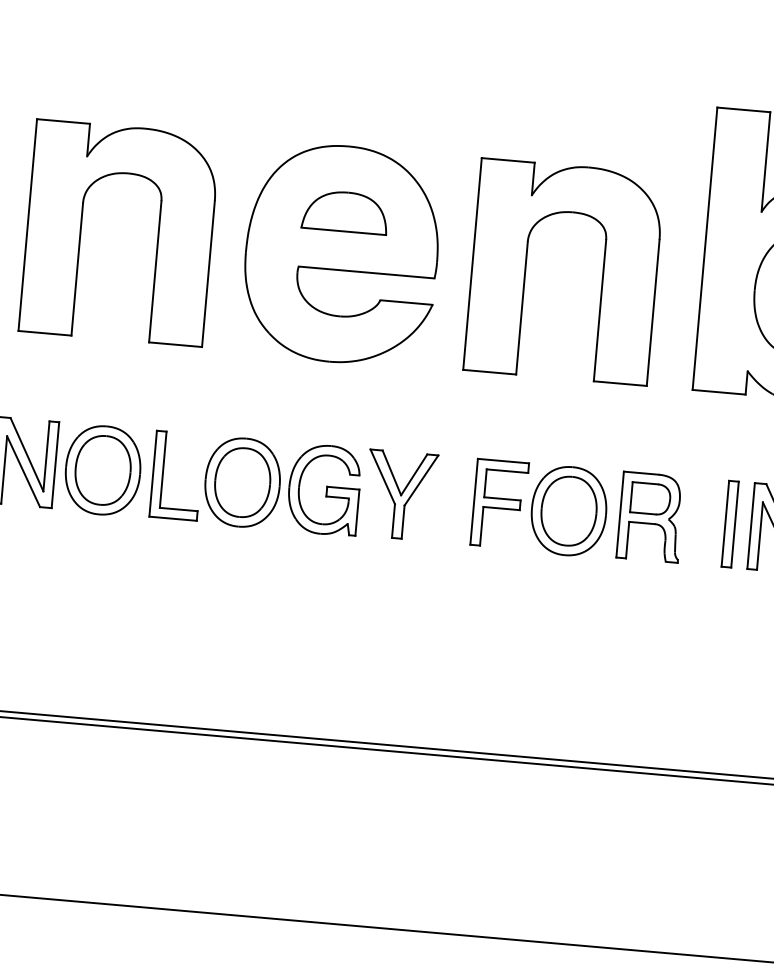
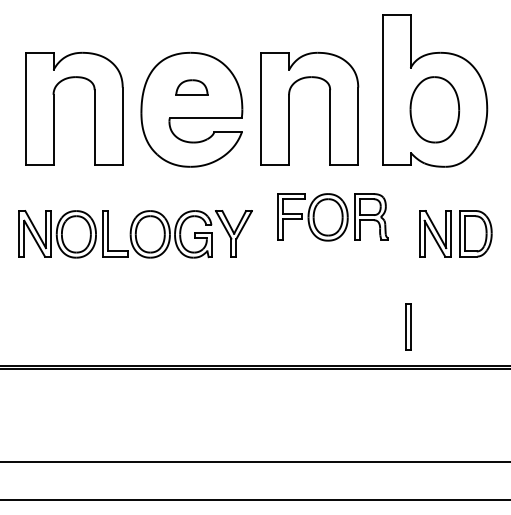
part: (344, 212) -> (191, 87), size x0.7
part: (577, 512) -> (332, 217), moved
part: (730, 523) -> (408, 326), moved

